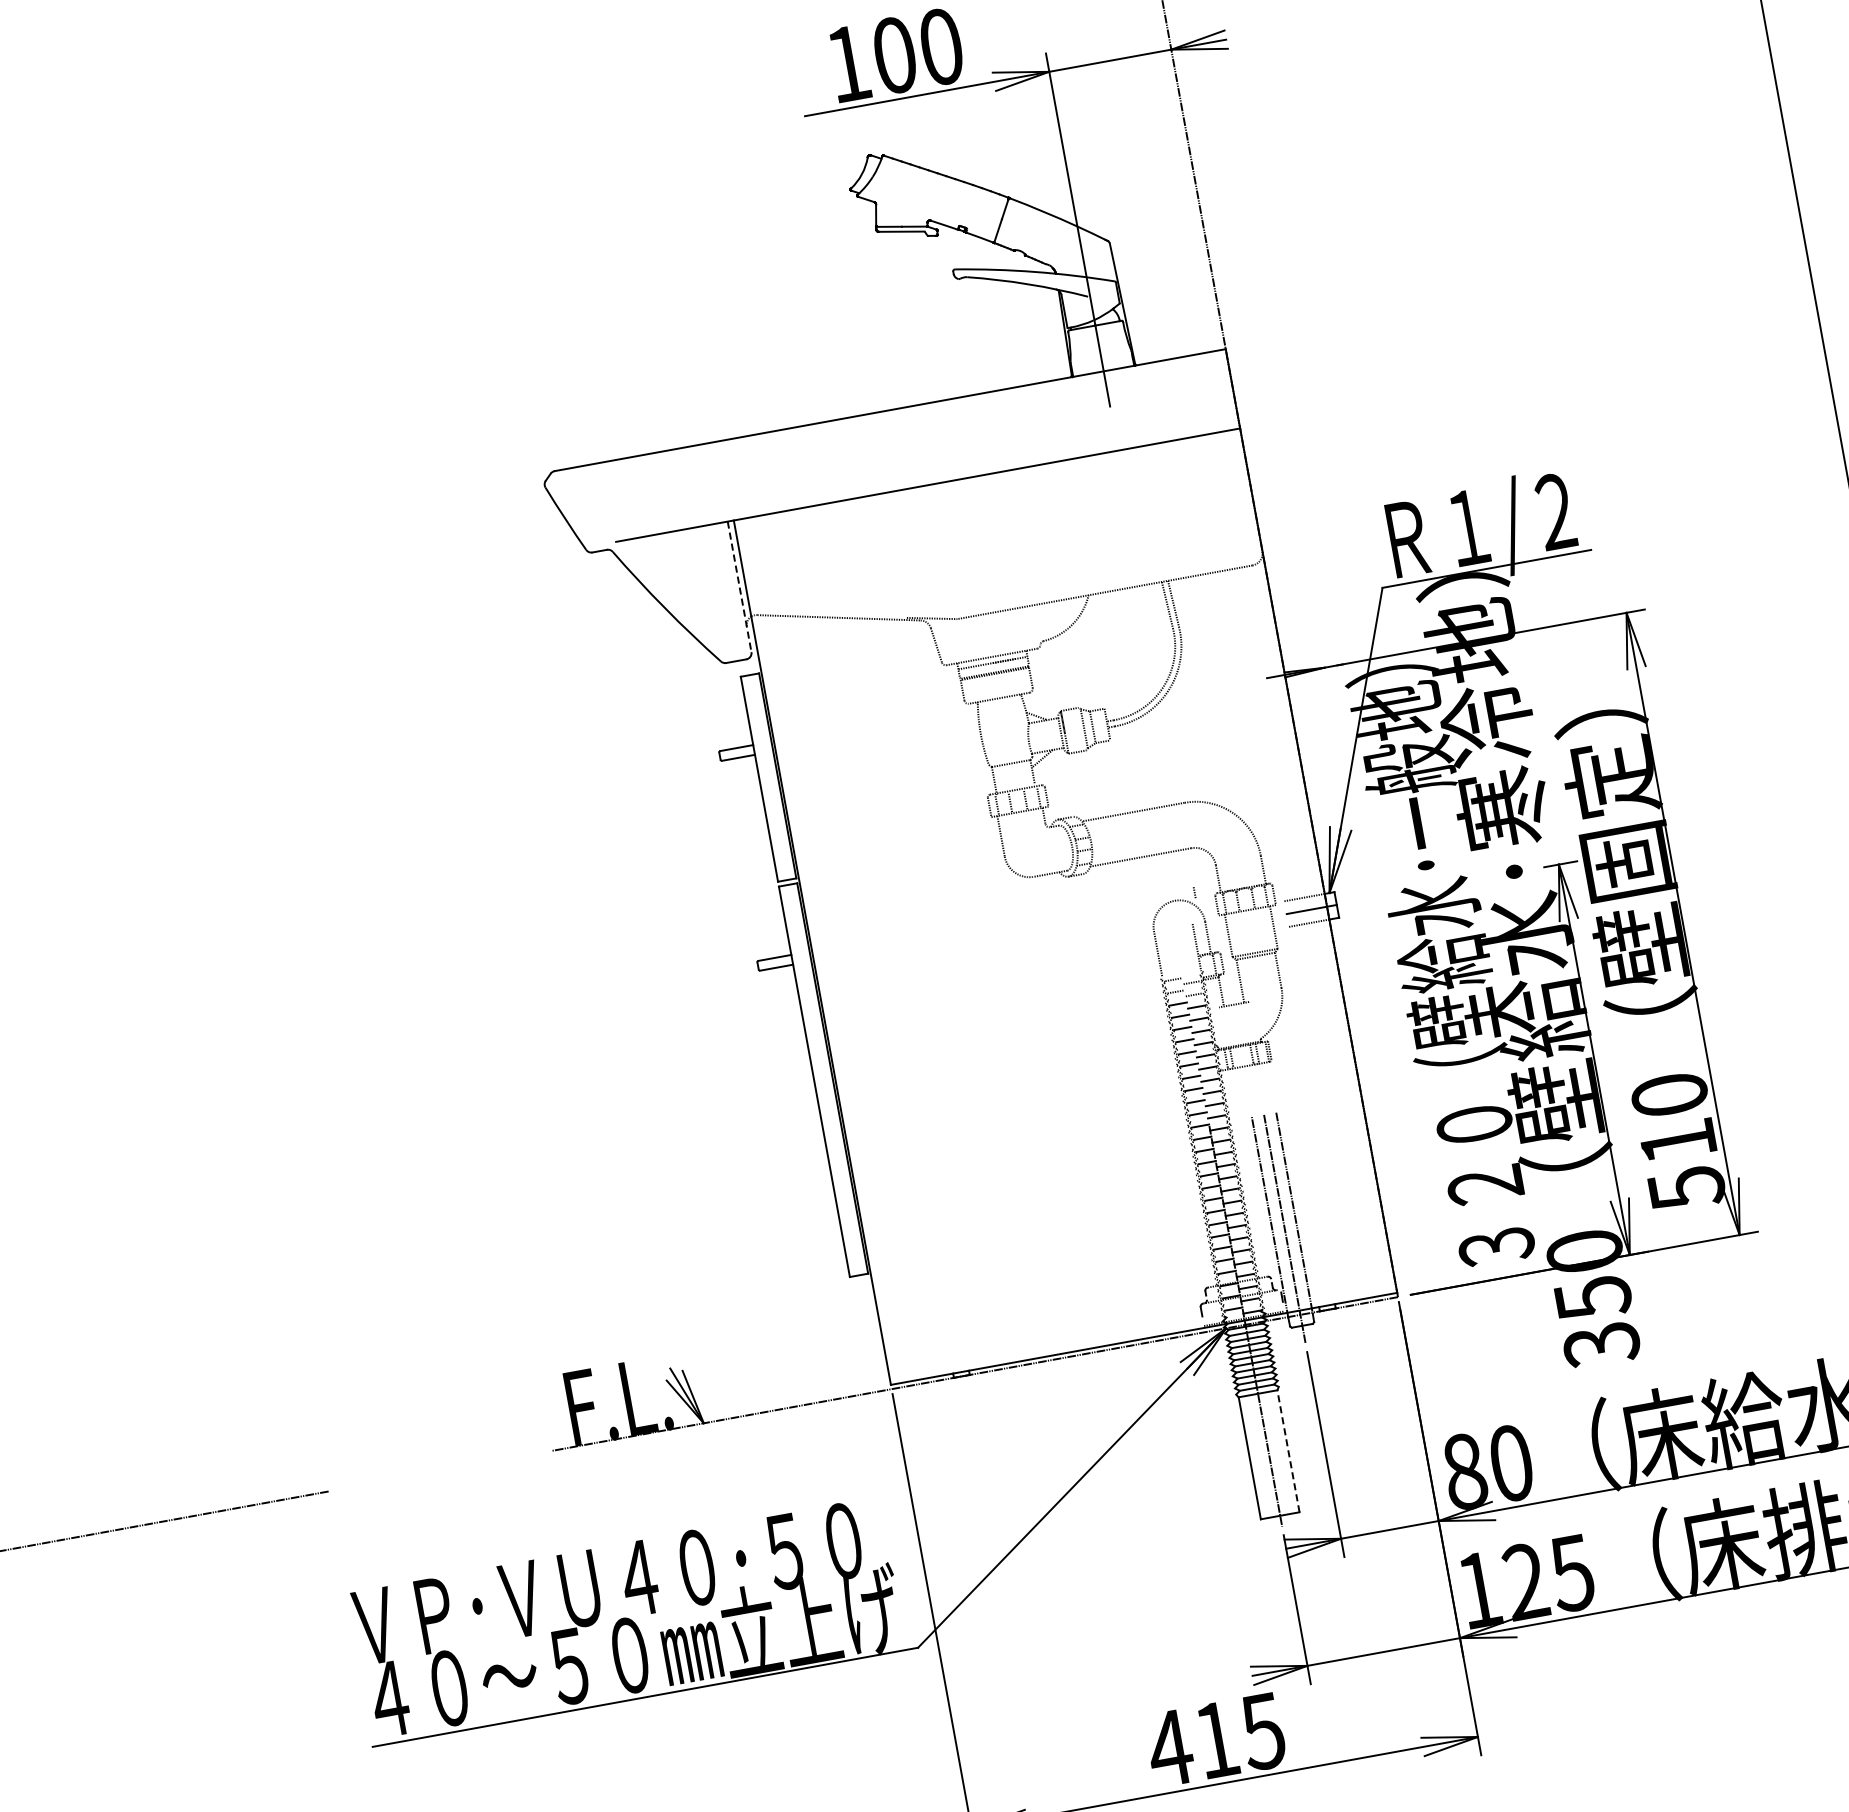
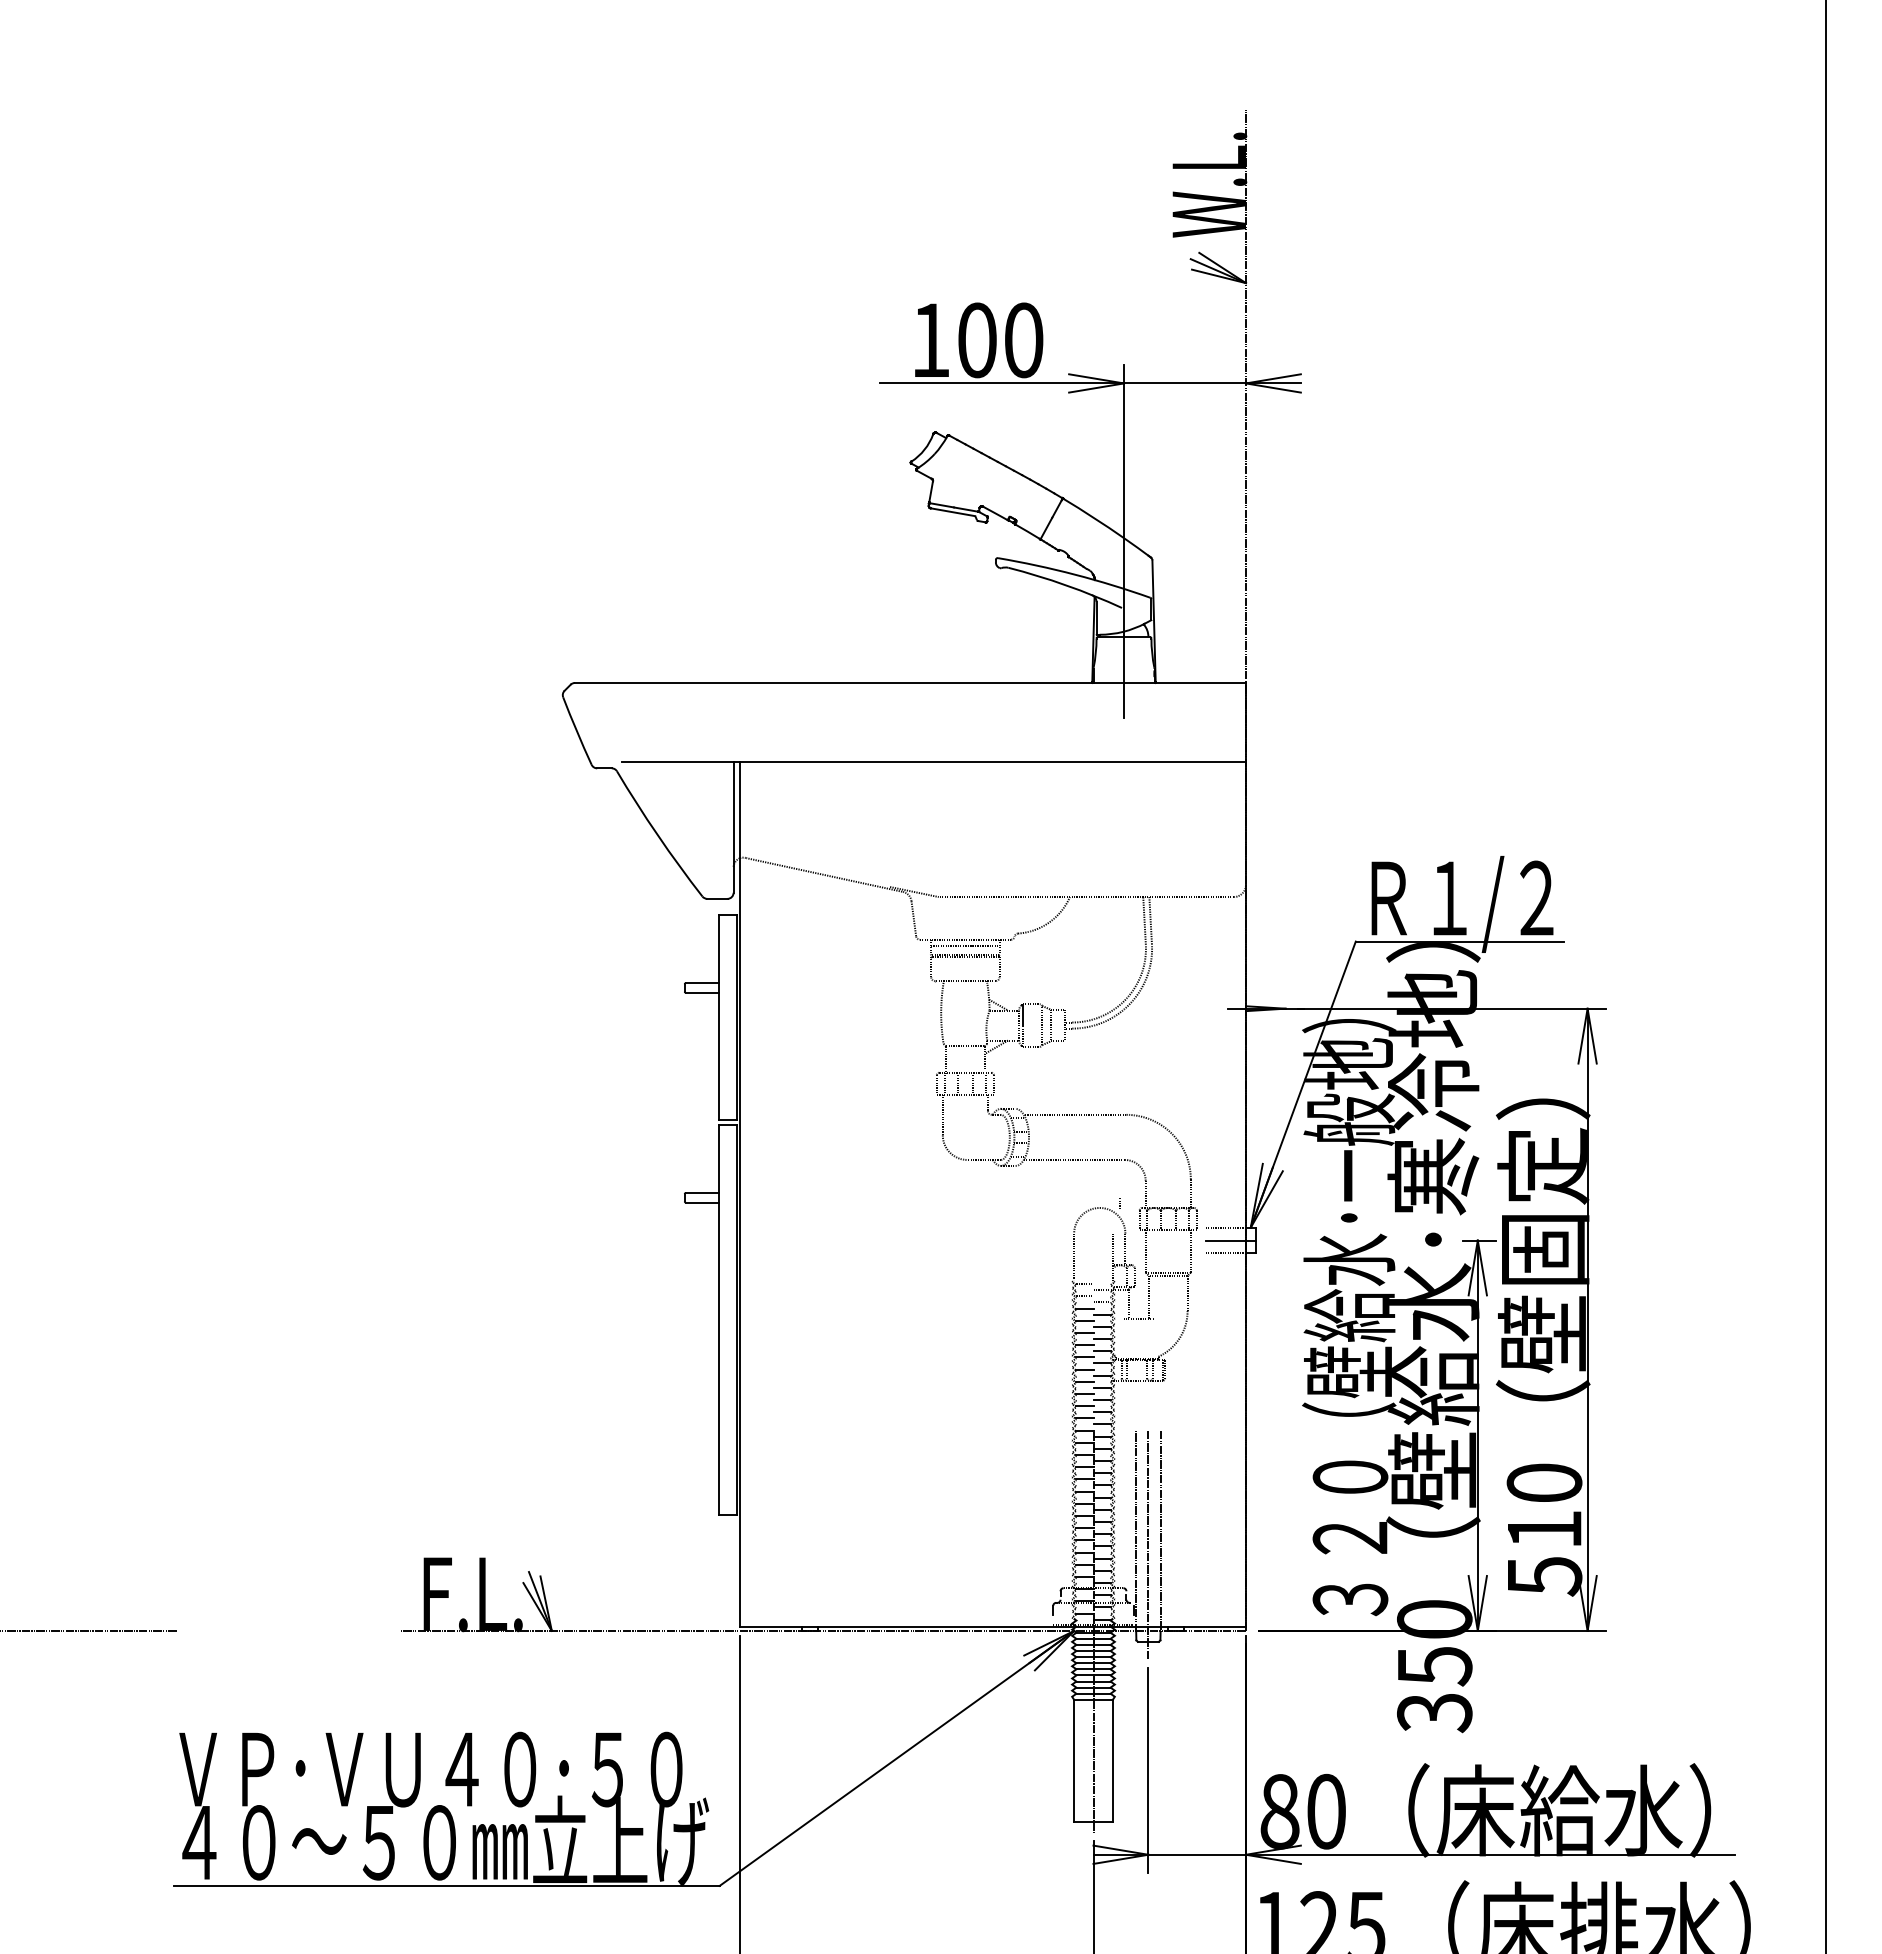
line: (739, 587) -> (733, 828), dashed -> solid
line: (1288, 1451) -> (1112, 1760), dashed -> solid

